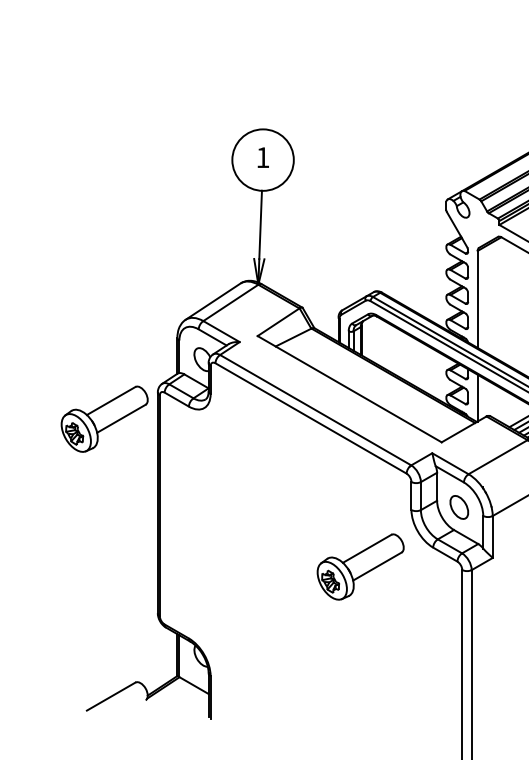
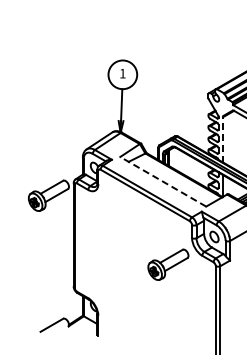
line: (478, 298) -> (223, 139), solid -> dashed
line: (350, 388) -> (163, 181), solid -> dashed

